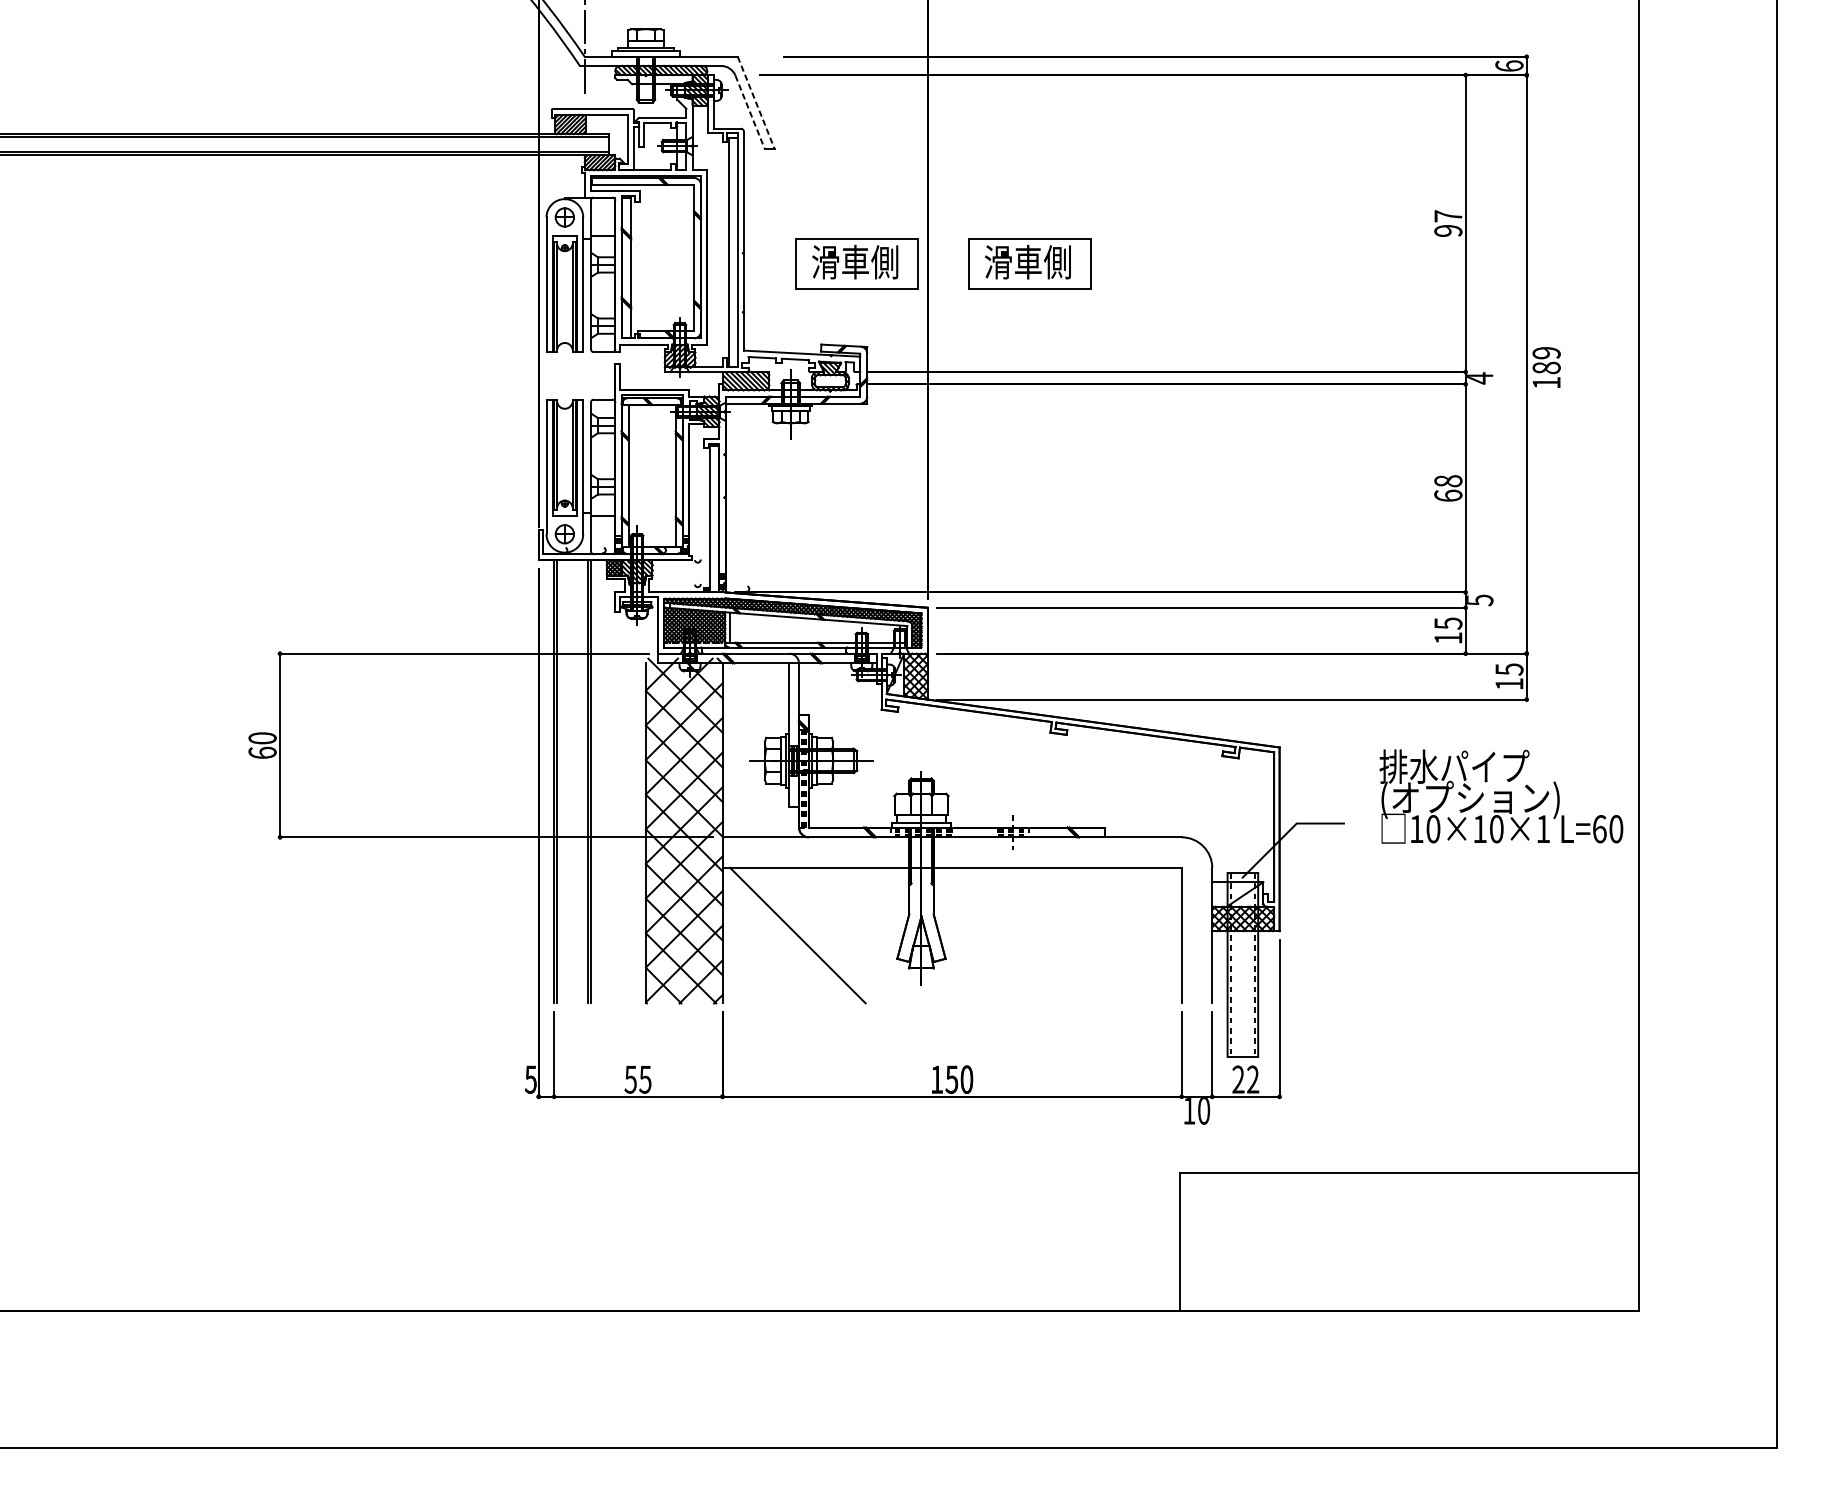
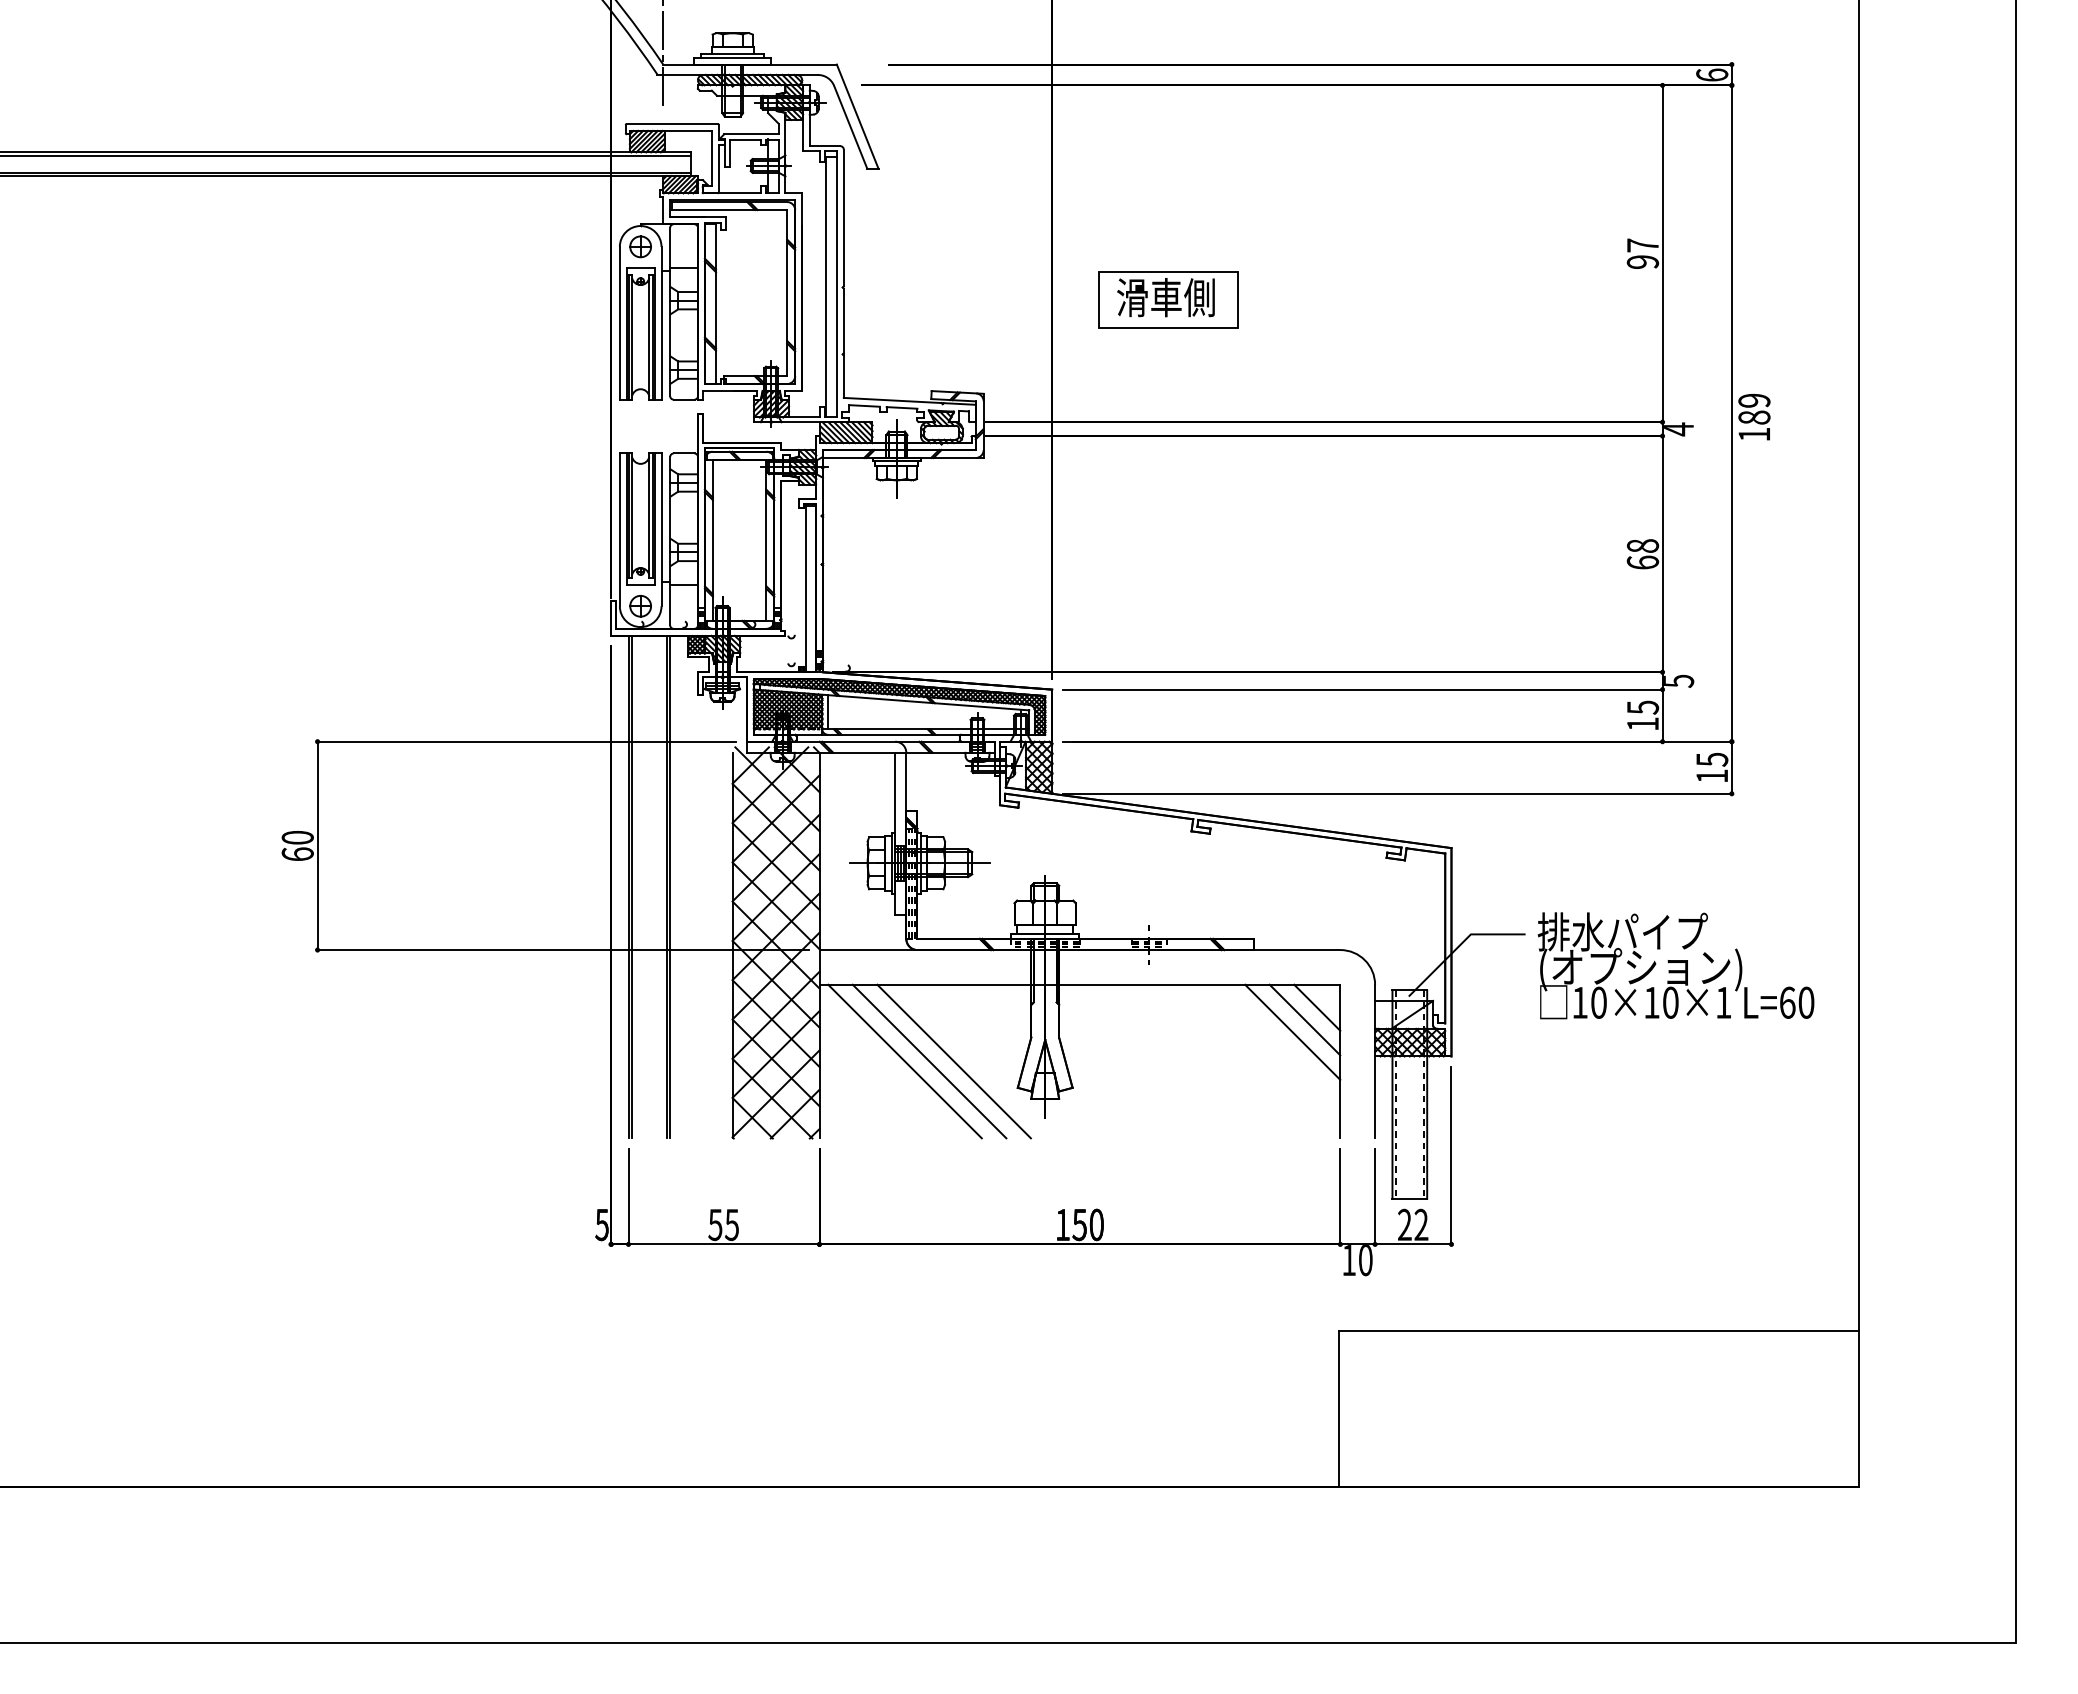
line: (756, 103) -> (857, 117), dashed -> solid
line: (749, 112) -> (850, 127), dashed -> solid
part: (857, 263) -> (972, 299), removed
text: (1500, 796) -> (1675, 965), moved
line: (1161, 887) -> (1317, 1007), added
line: (1150, 898) -> (1304, 1019), added
line: (1139, 909) -> (1292, 1031), added
line: (819, 935) -> (929, 1061), added
line: (840, 935) -> (953, 1061), added

